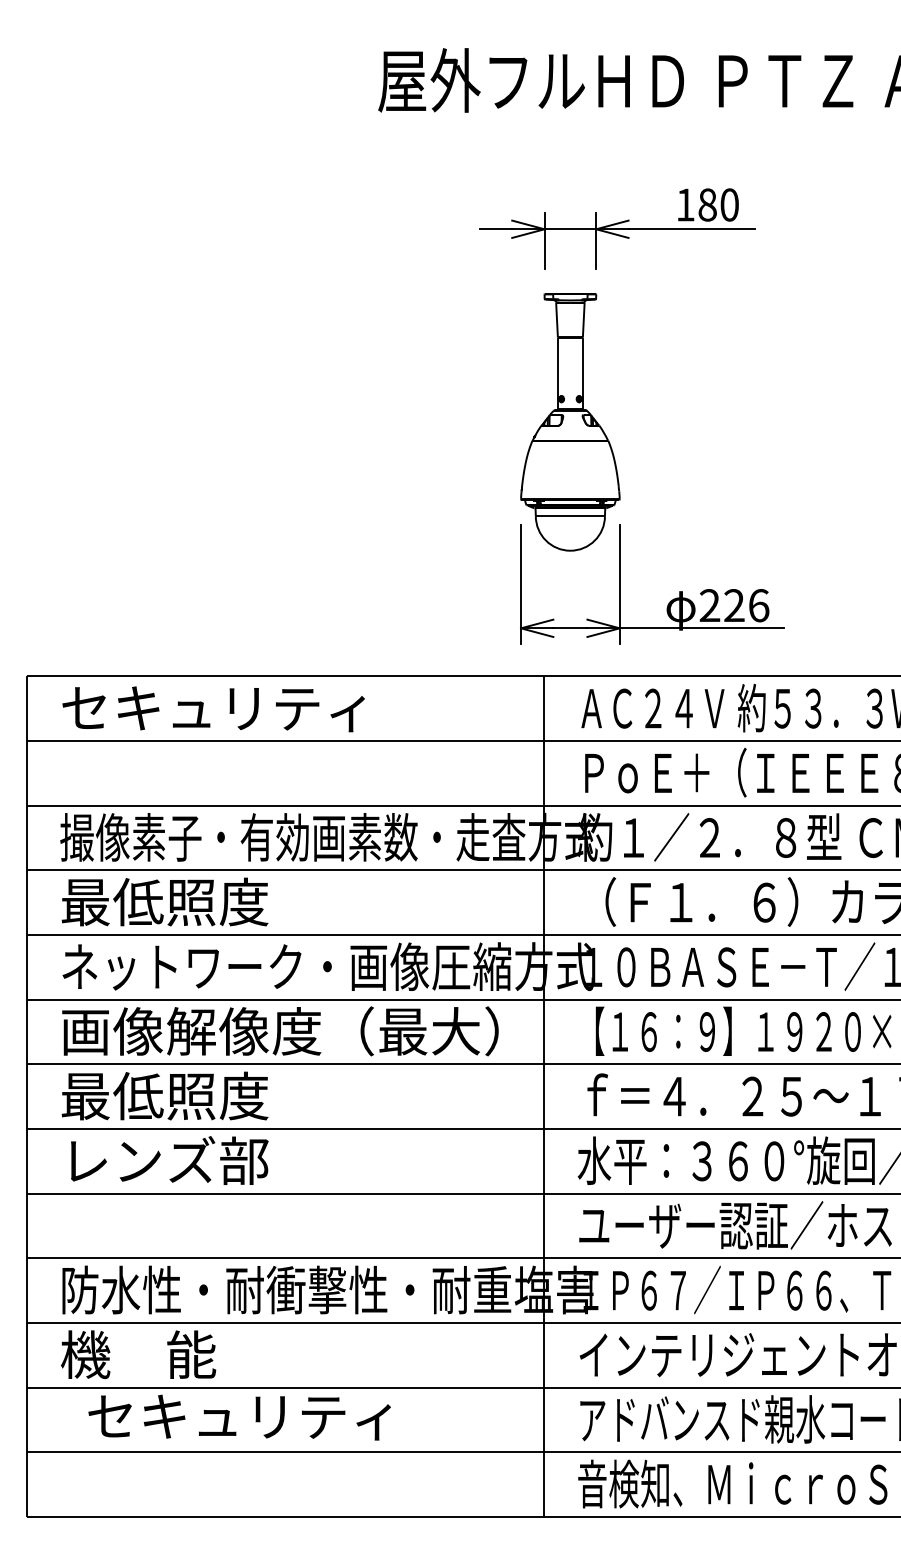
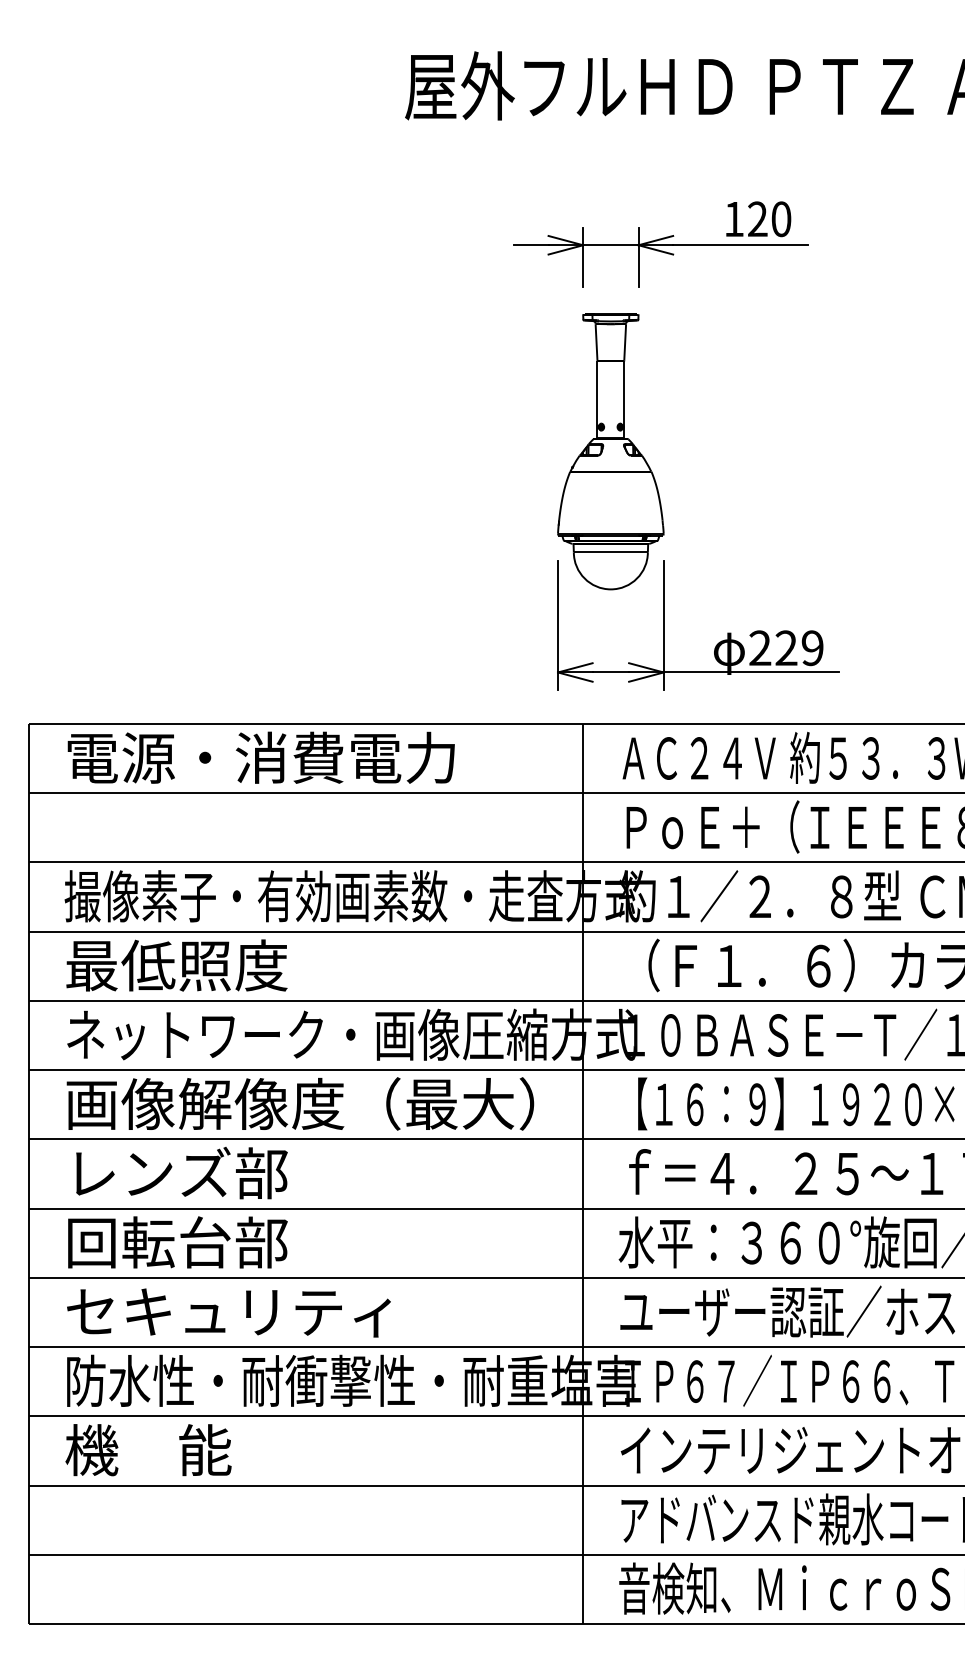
text: (707, 204) -> (757, 218), 180 -> 120
text: (758, 605) -> (812, 648), 226 -> 229
text: (243, 707) -> (260, 757), セキュリティ -> 電源・消費電力
text: (164, 1095) -> (176, 1172), 最低照度 -> レンズ部
text: (139, 1160) -> (149, 1242), レンズ部 -> 回転台部
text: (239, 1417) -> (228, 1312), moved

